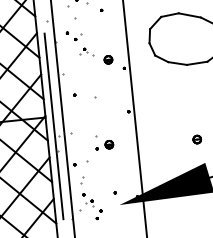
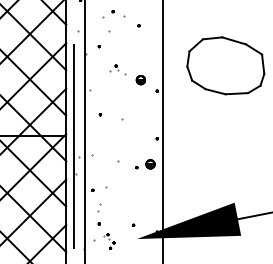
part: (78, 36) -> (110, 51), removed
part: (197, 139) -> (228, 176), removed
part: (104, 145) -> (145, 164), moved
part: (93, 209) -> (108, 241), size x0.7

